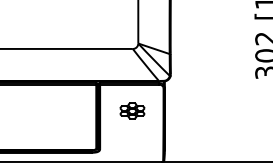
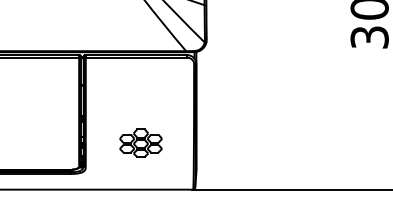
part: (132, 110) -> (141, 142), moved

